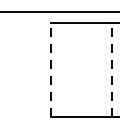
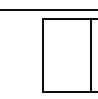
line: (51, 70) -> (43, 55), dashed -> solid
line: (111, 70) -> (90, 55), dashed -> solid

